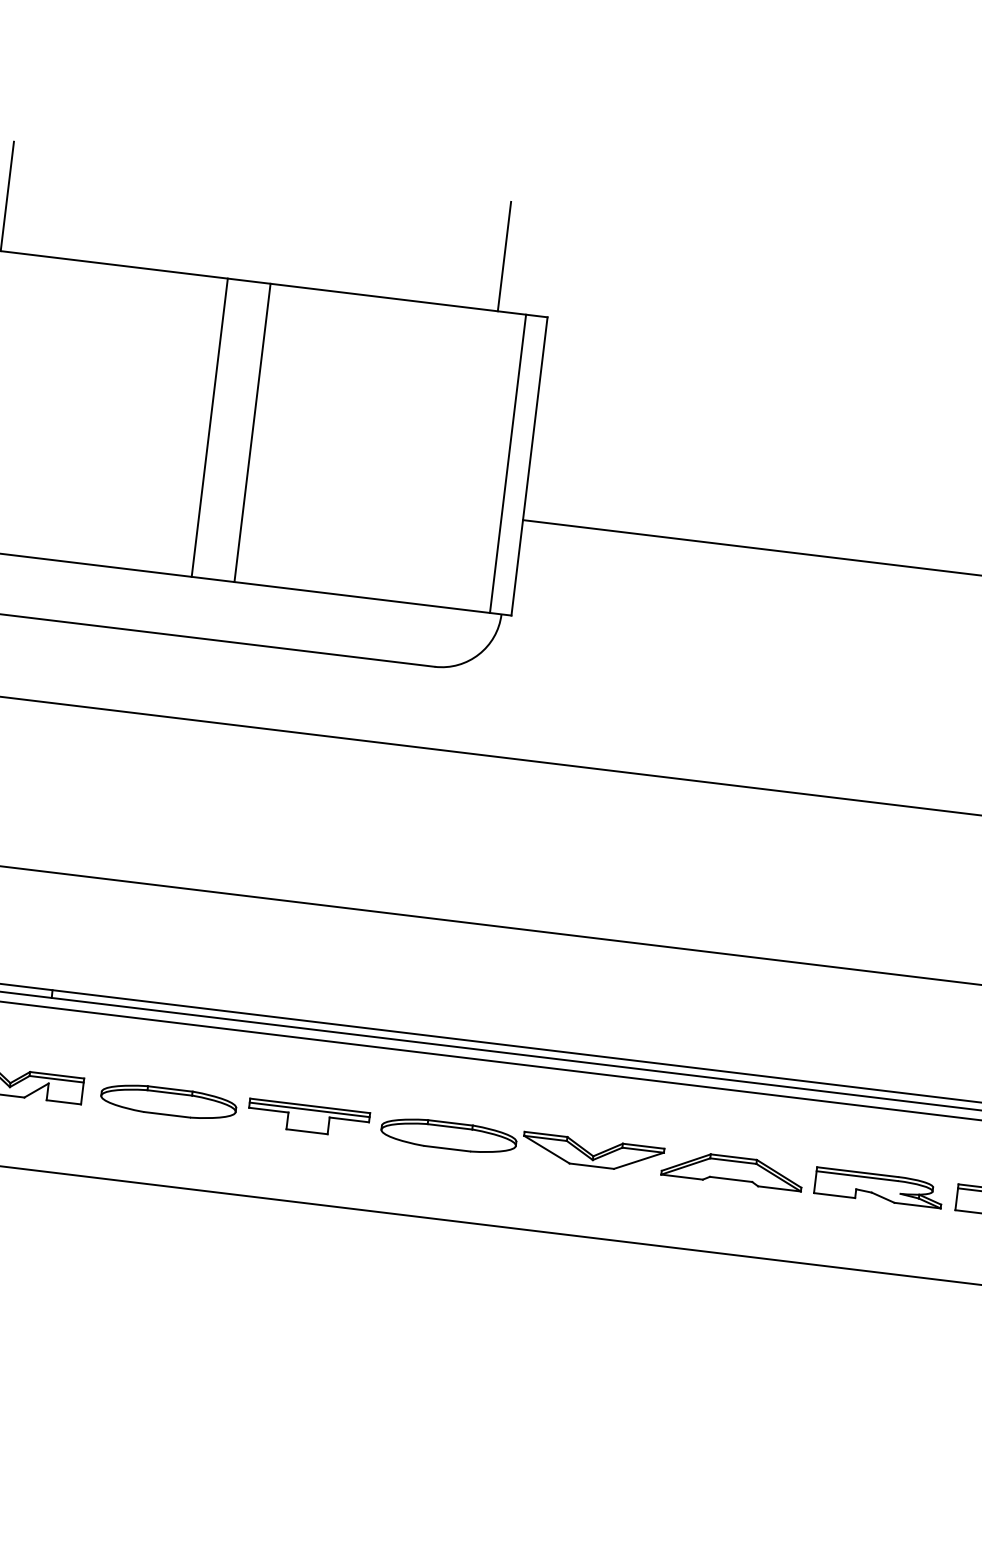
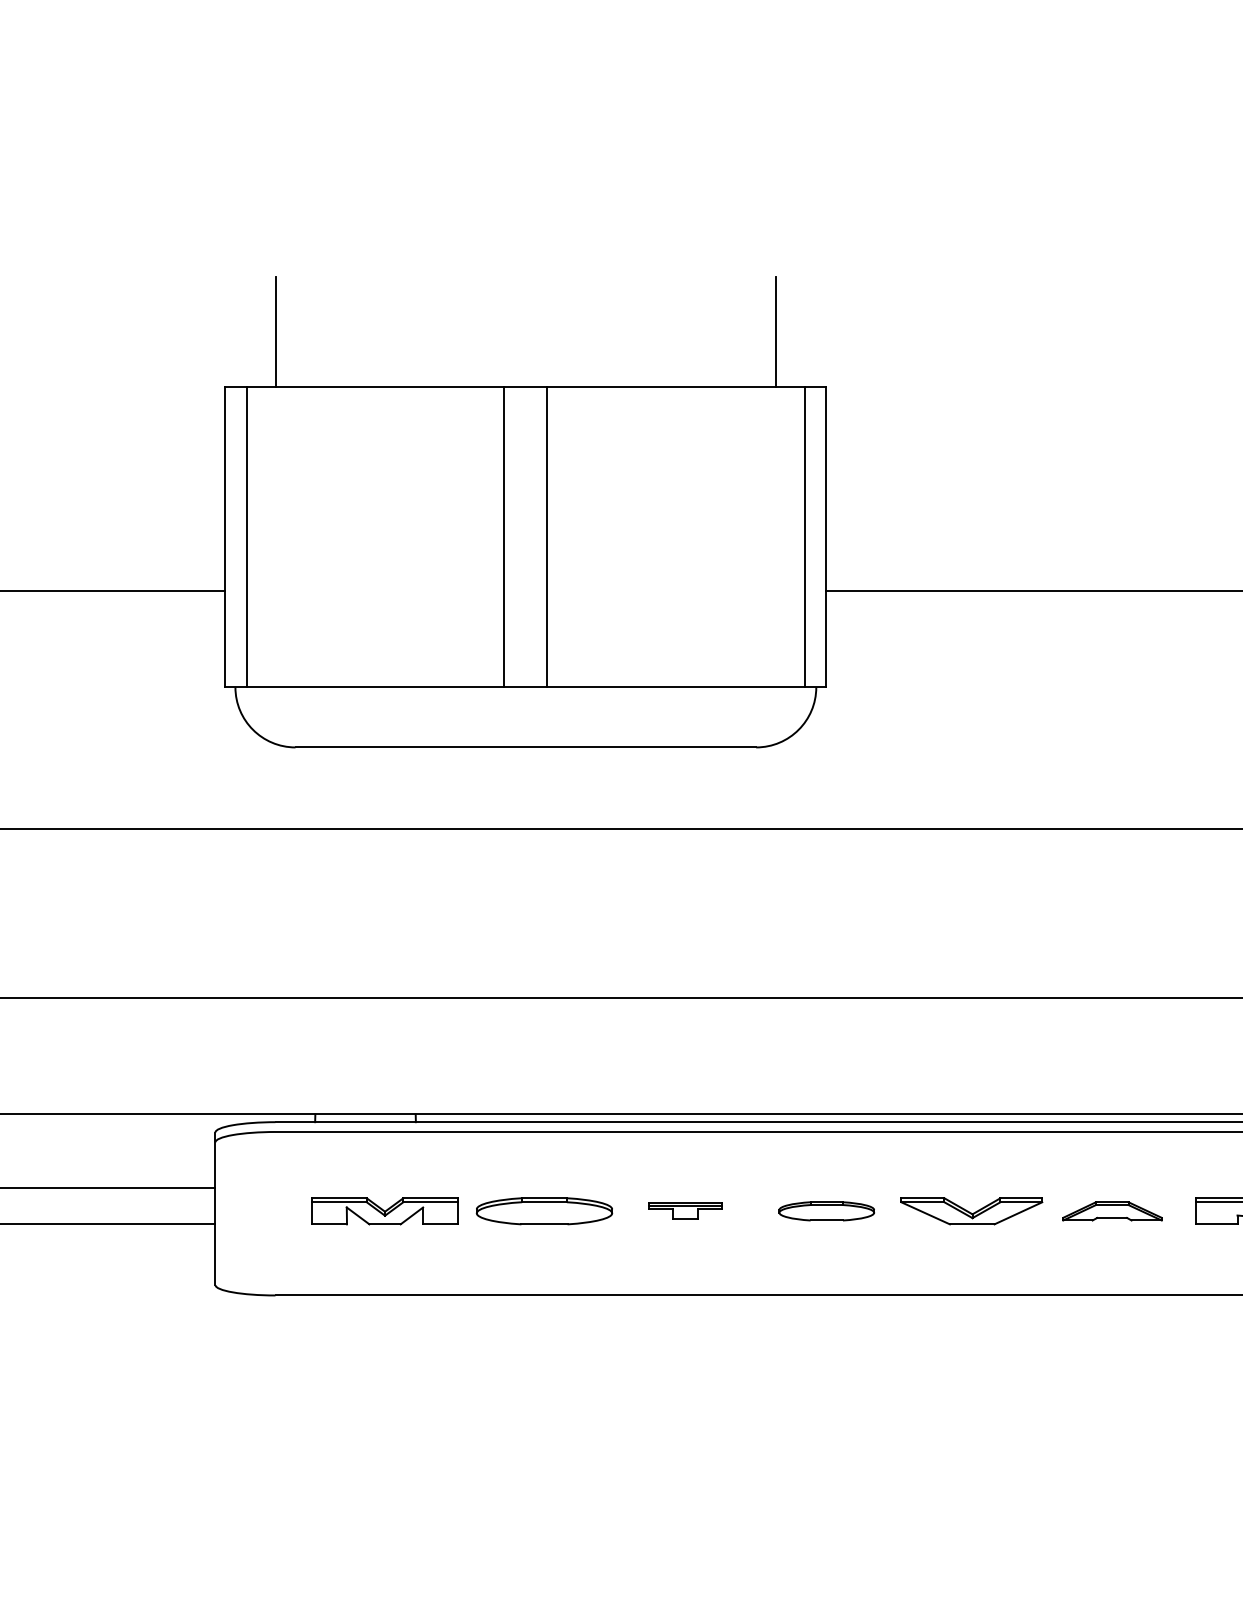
part: (308, 1118) -> (685, 1210), size x0.6
part: (448, 1135) -> (826, 1211), size x0.7
part: (732, 1170) -> (1112, 1211), size x0.7

